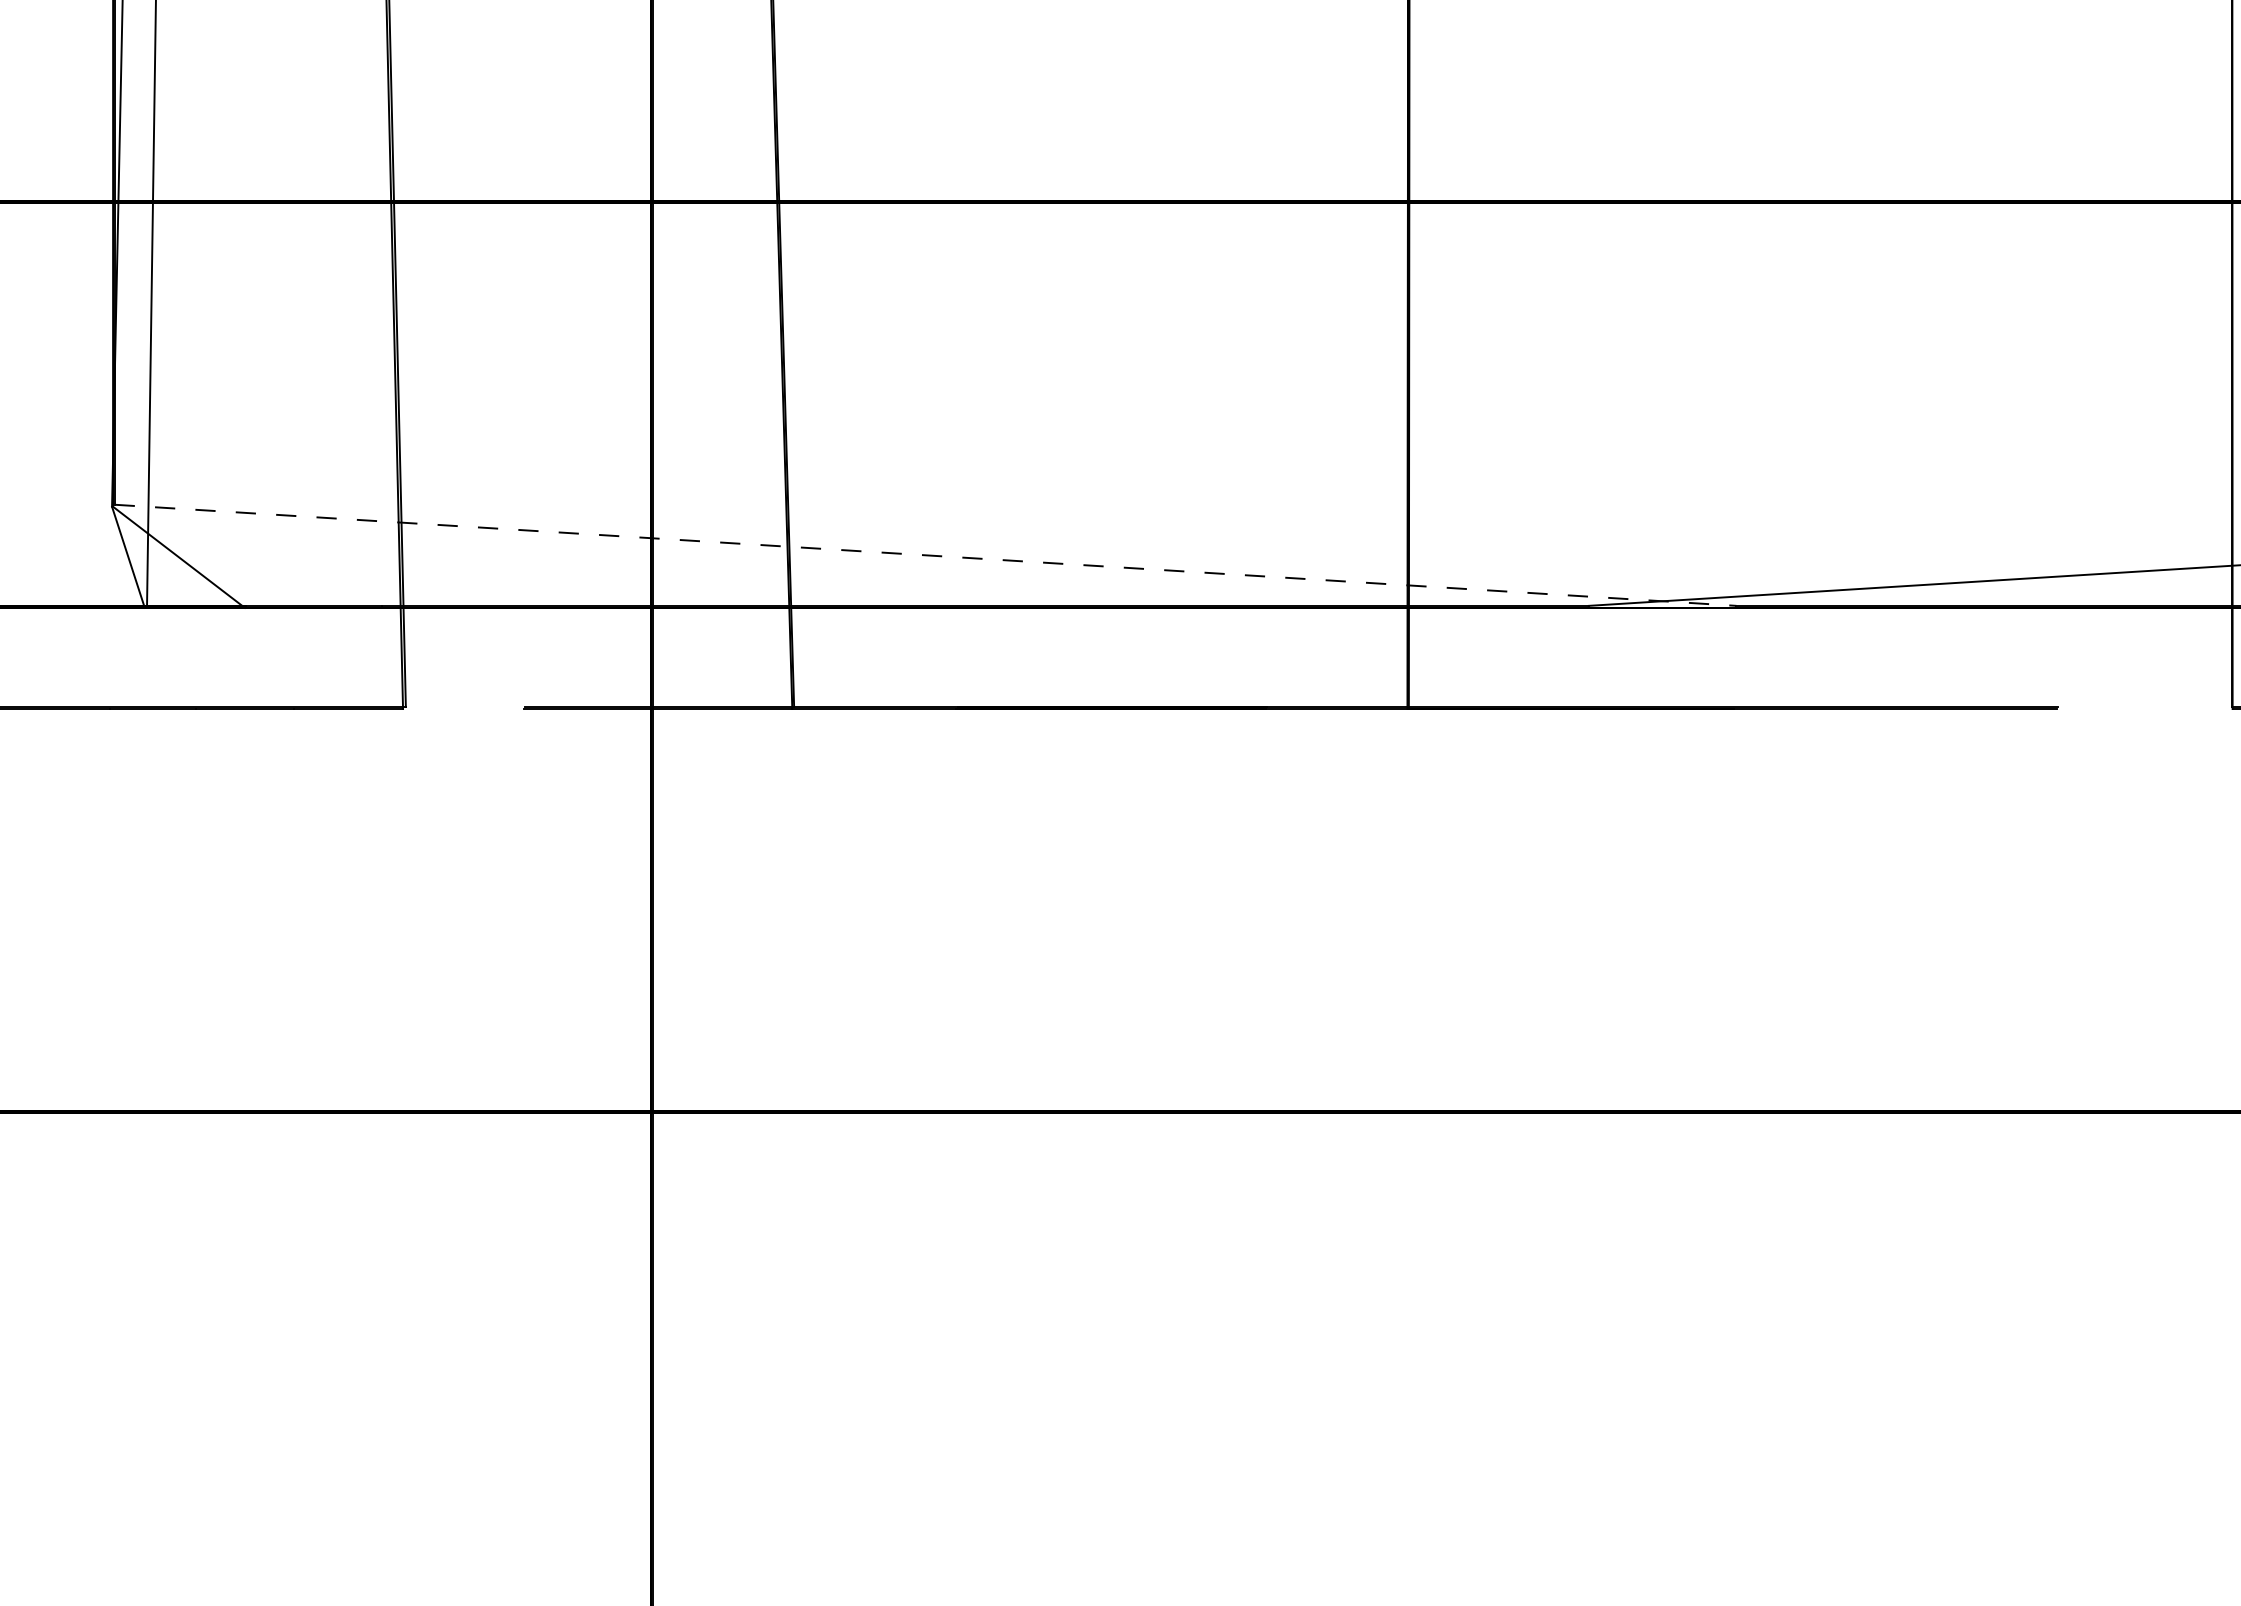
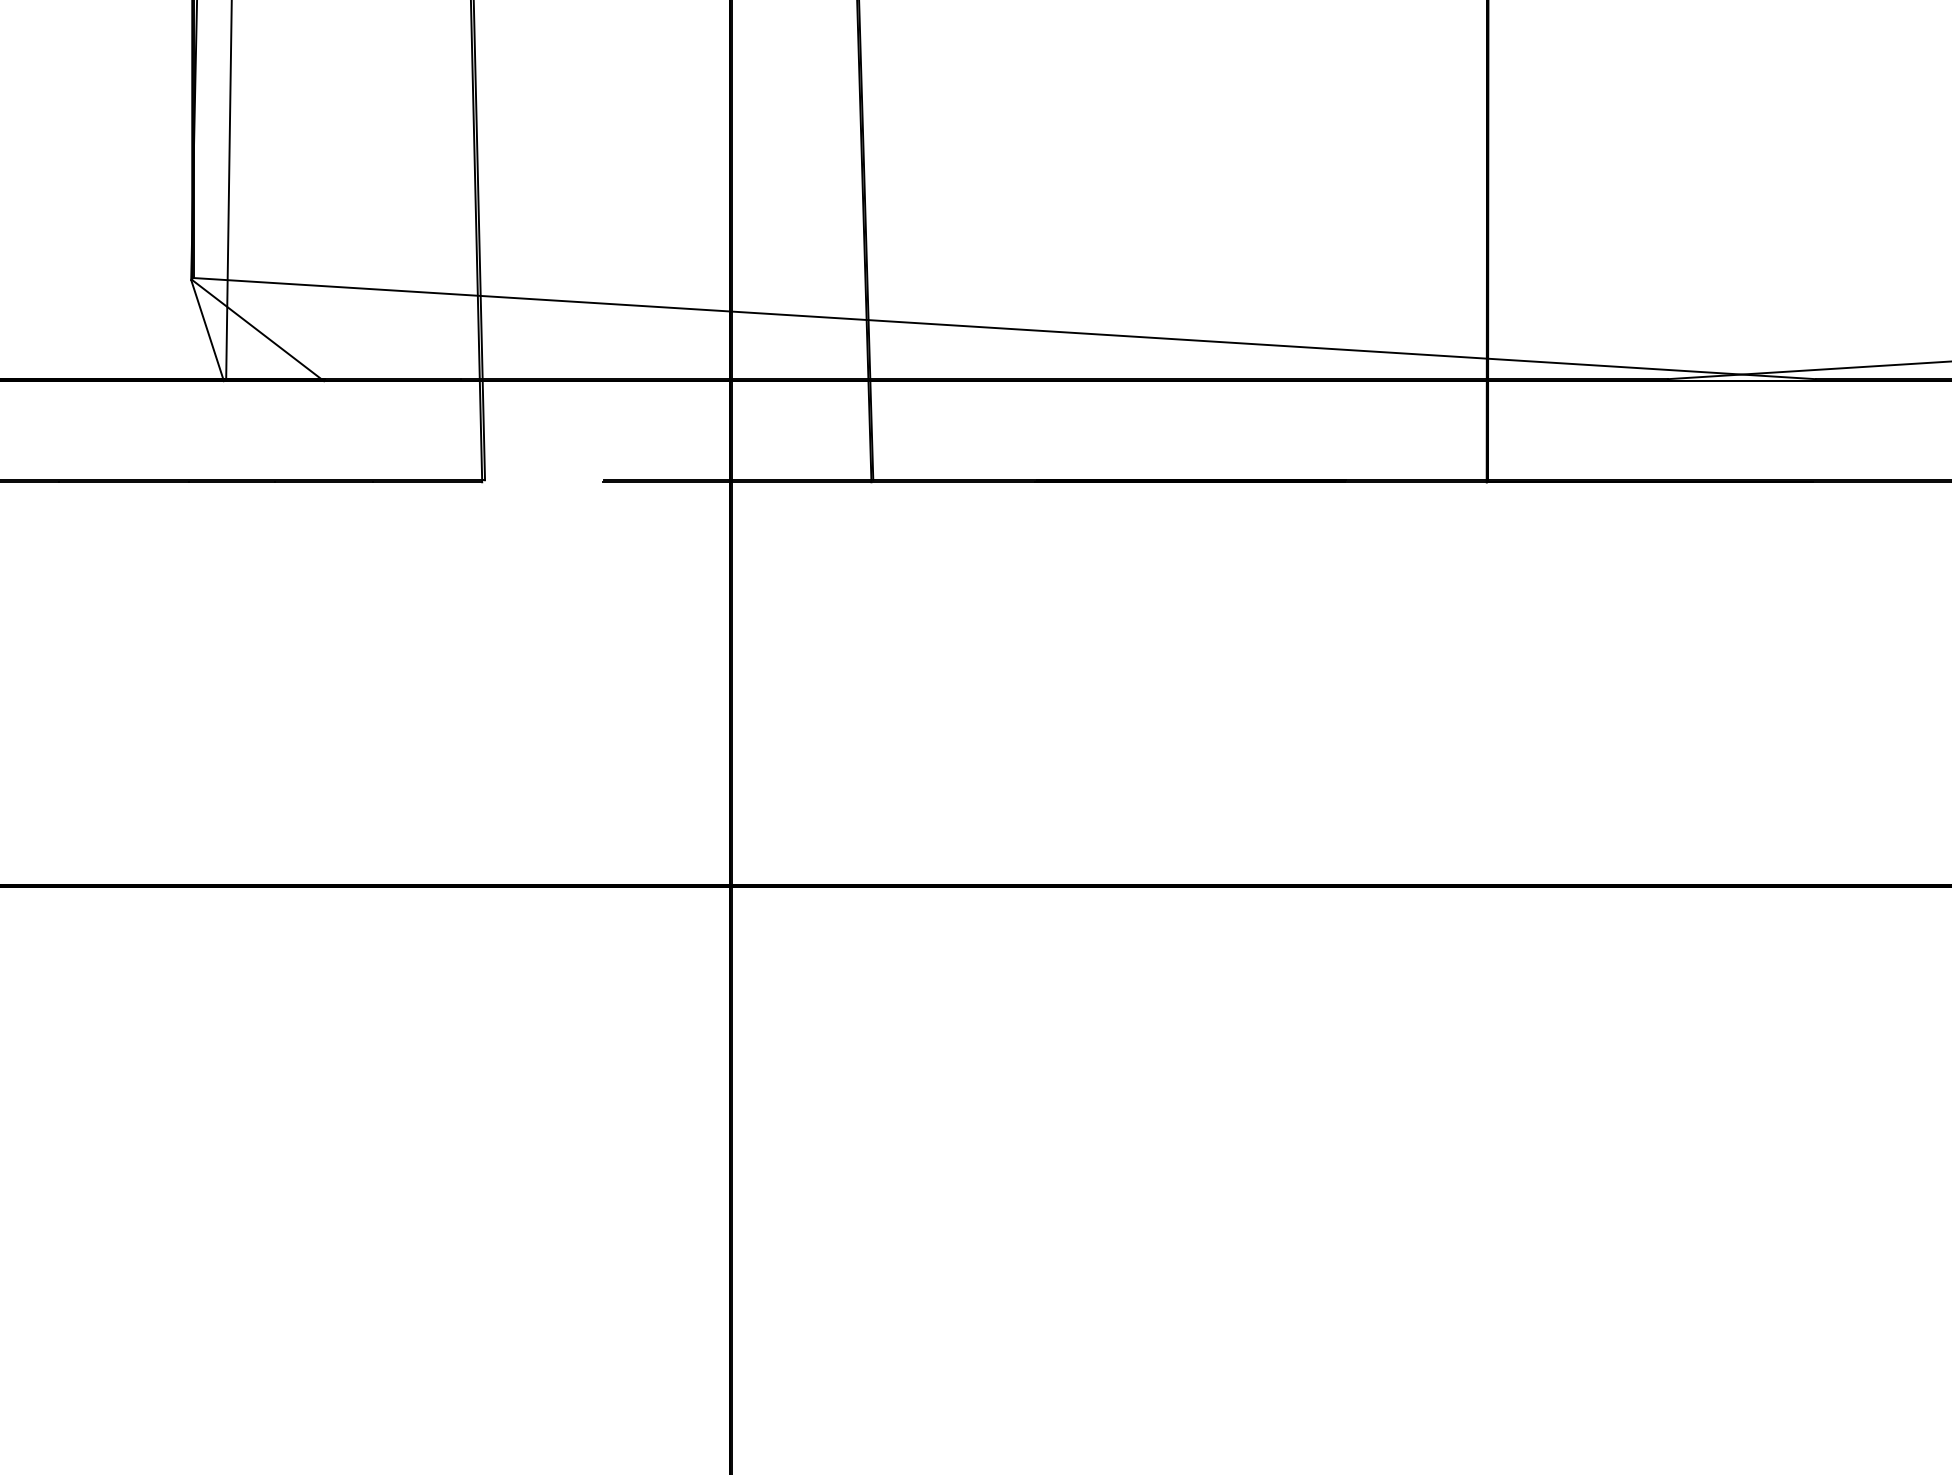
line: (926, 555) -> (1005, 328), dashed -> solid

